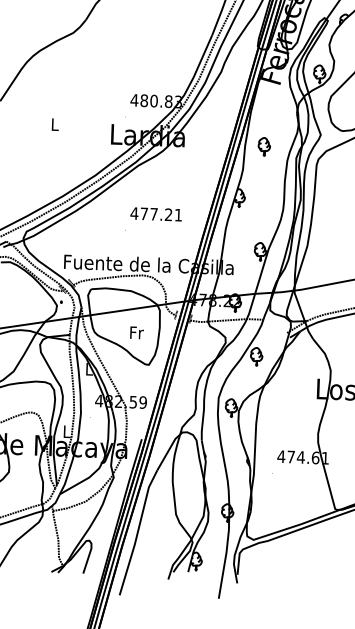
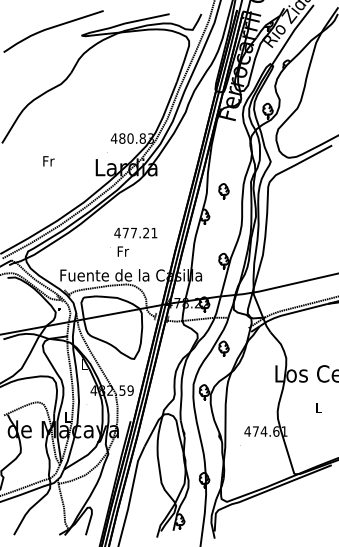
text: (54, 124) -> (48, 161), L -> Fr
part: (263, 146) -> (223, 191), moved
text: (137, 332) -> (123, 251), moved

